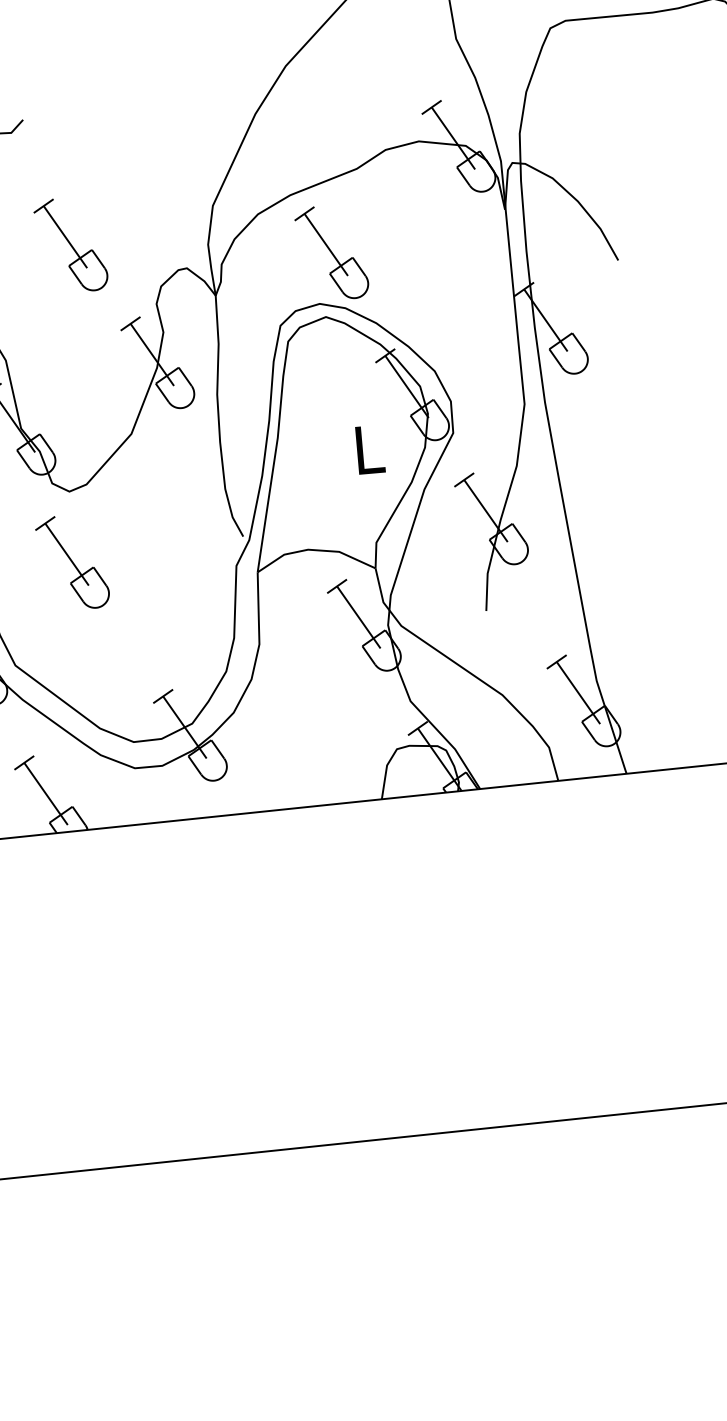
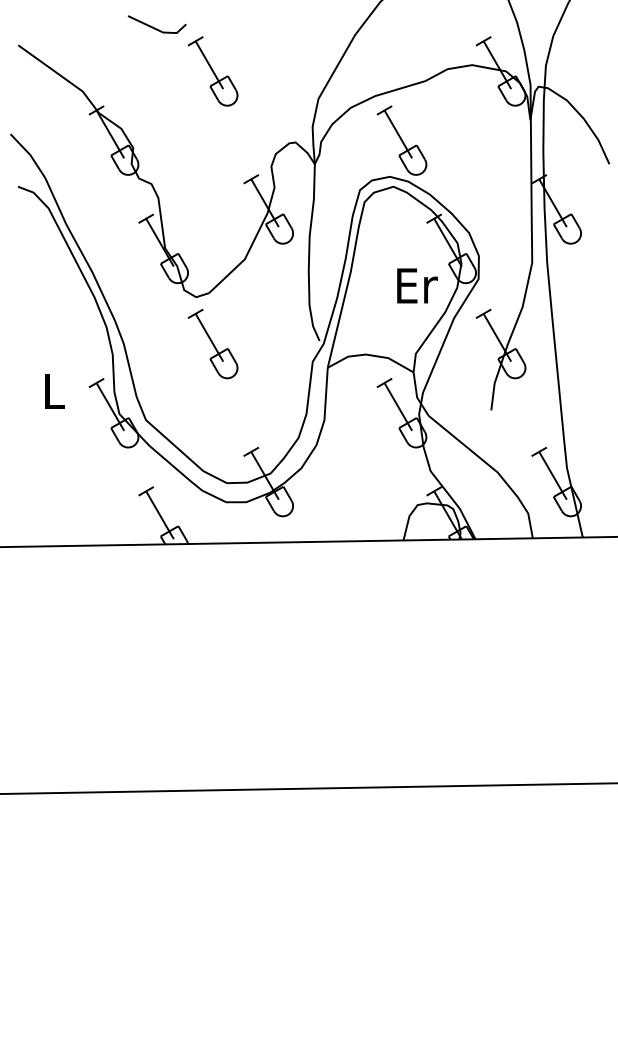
part: (71, 245) -> (213, 71), moved
text: (370, 449) -> (417, 285), L -> Er
part: (71, 562) -> (212, 343), moved

